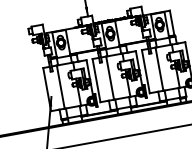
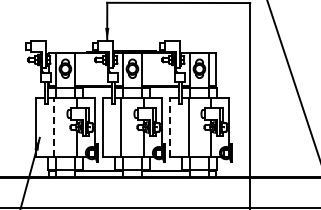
line: (146, 71) -> (170, 126), solid -> dashed
line: (60, 86) -> (54, 126), solid -> dashed

